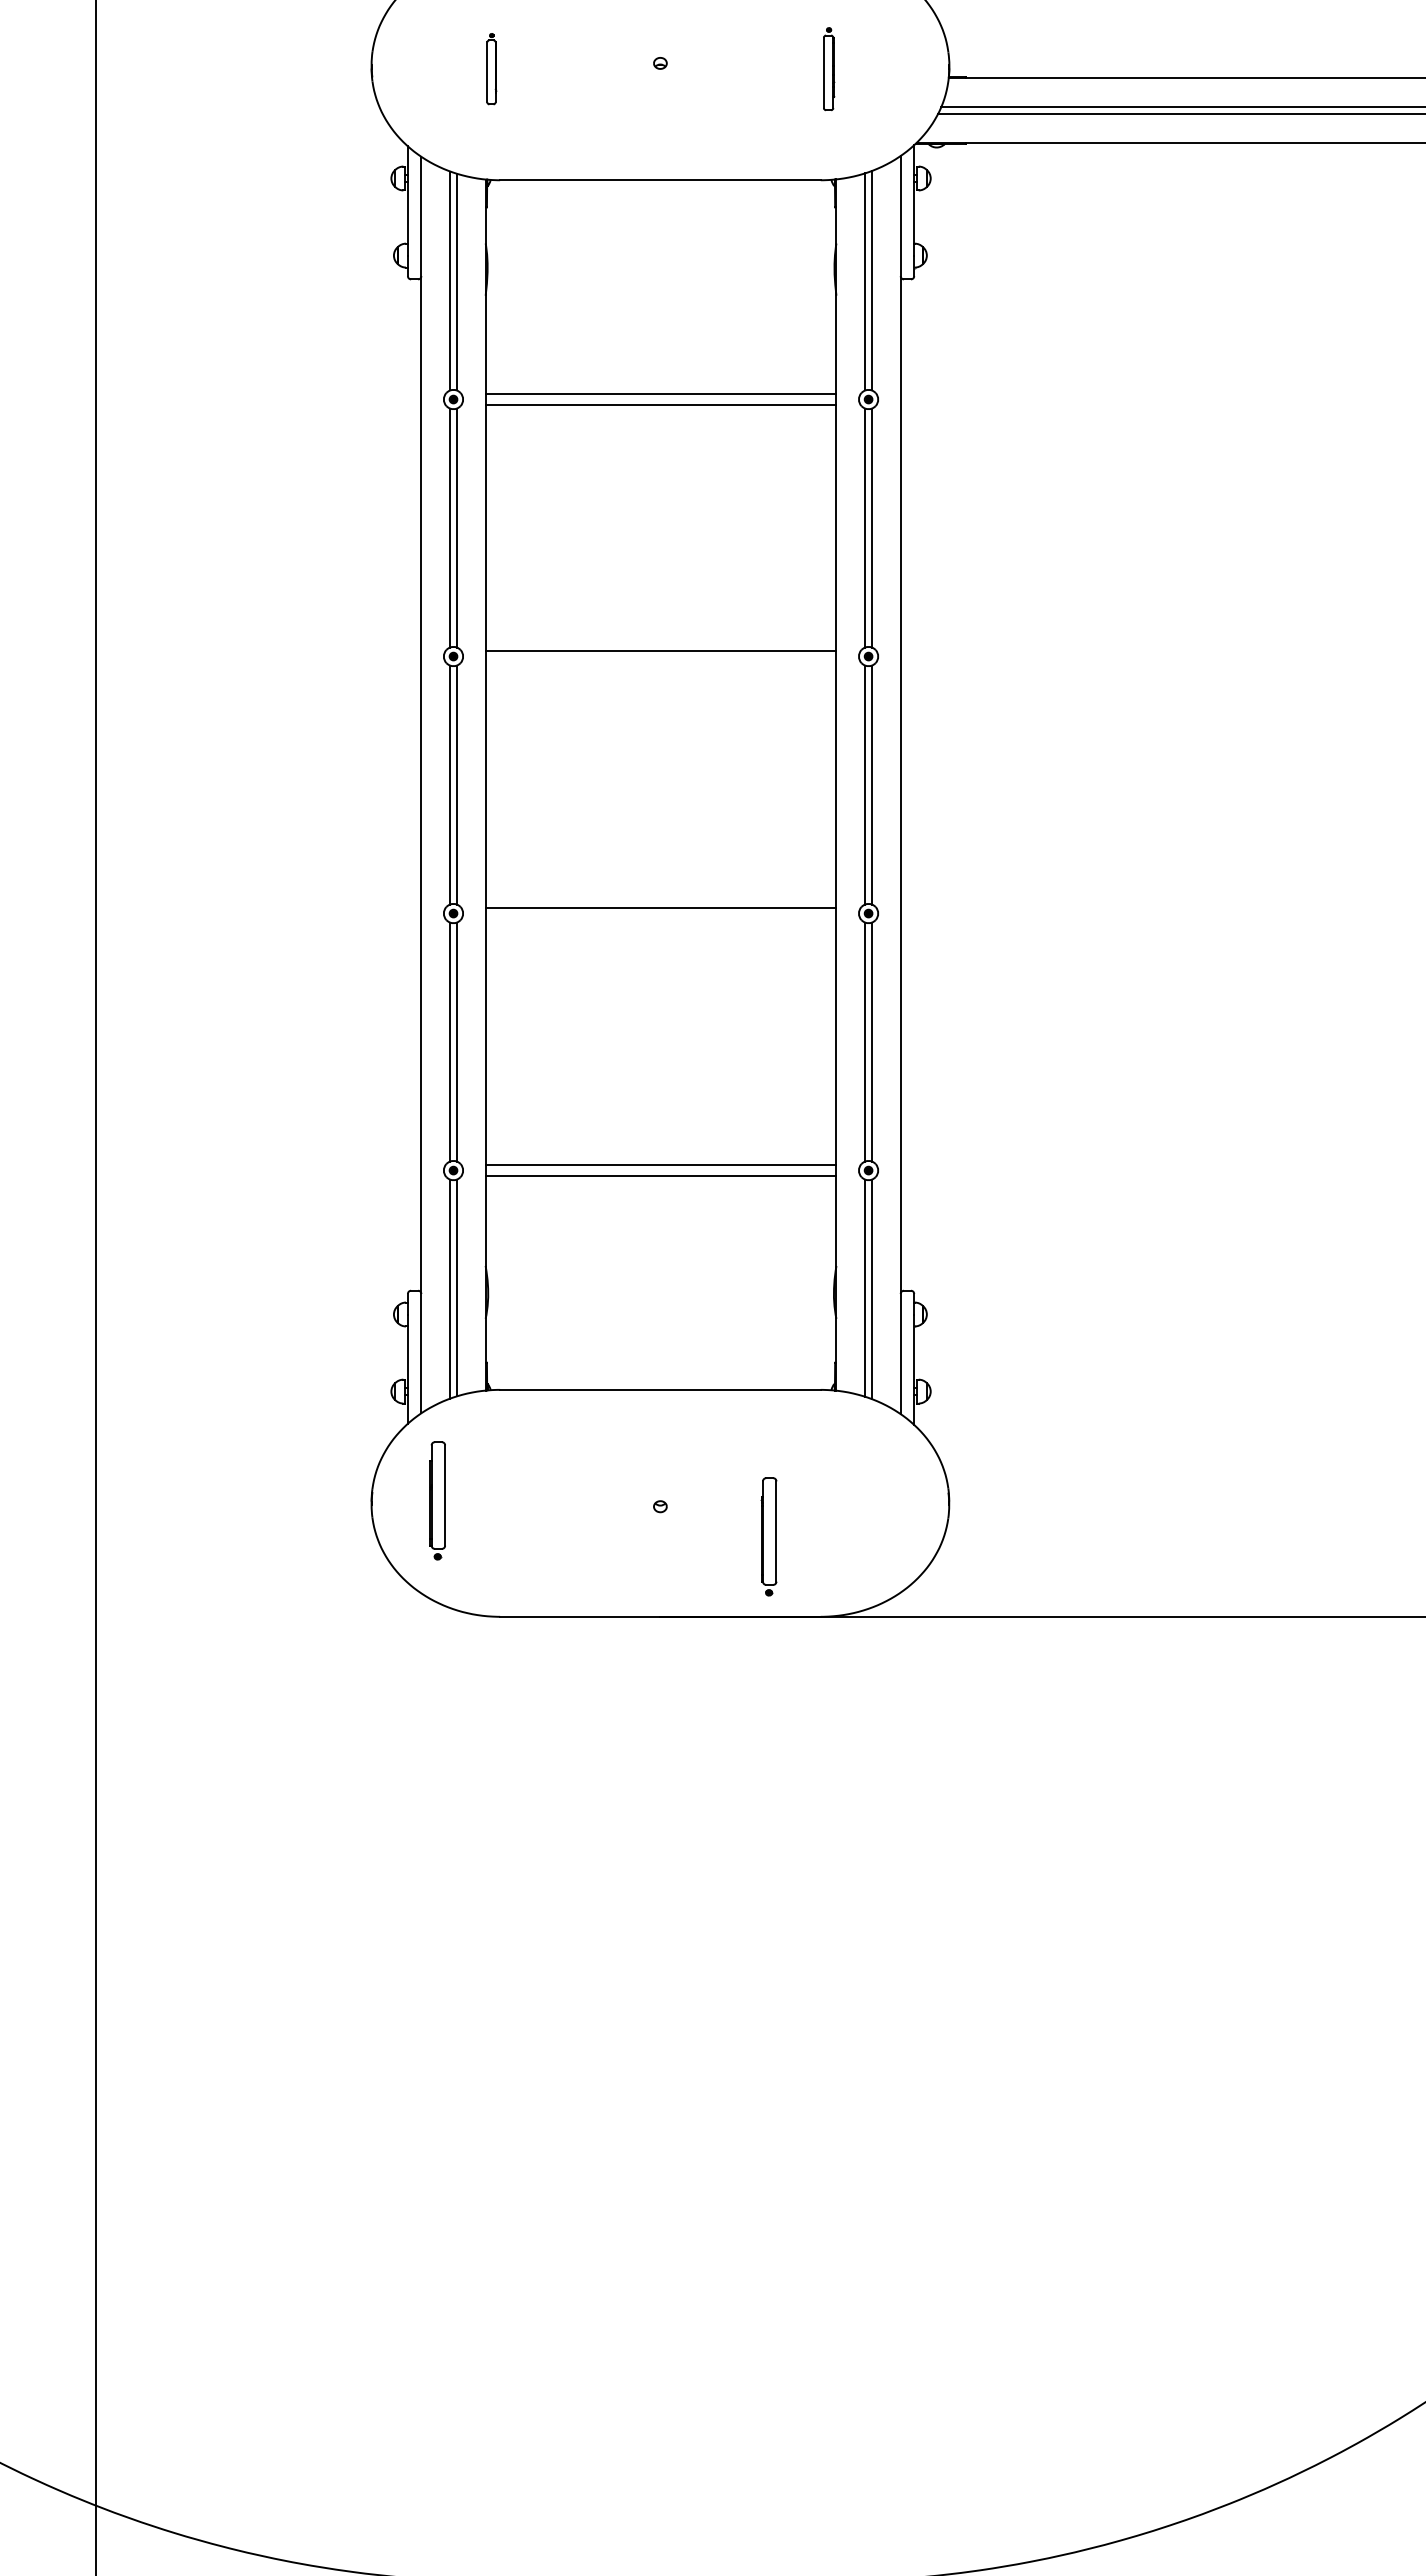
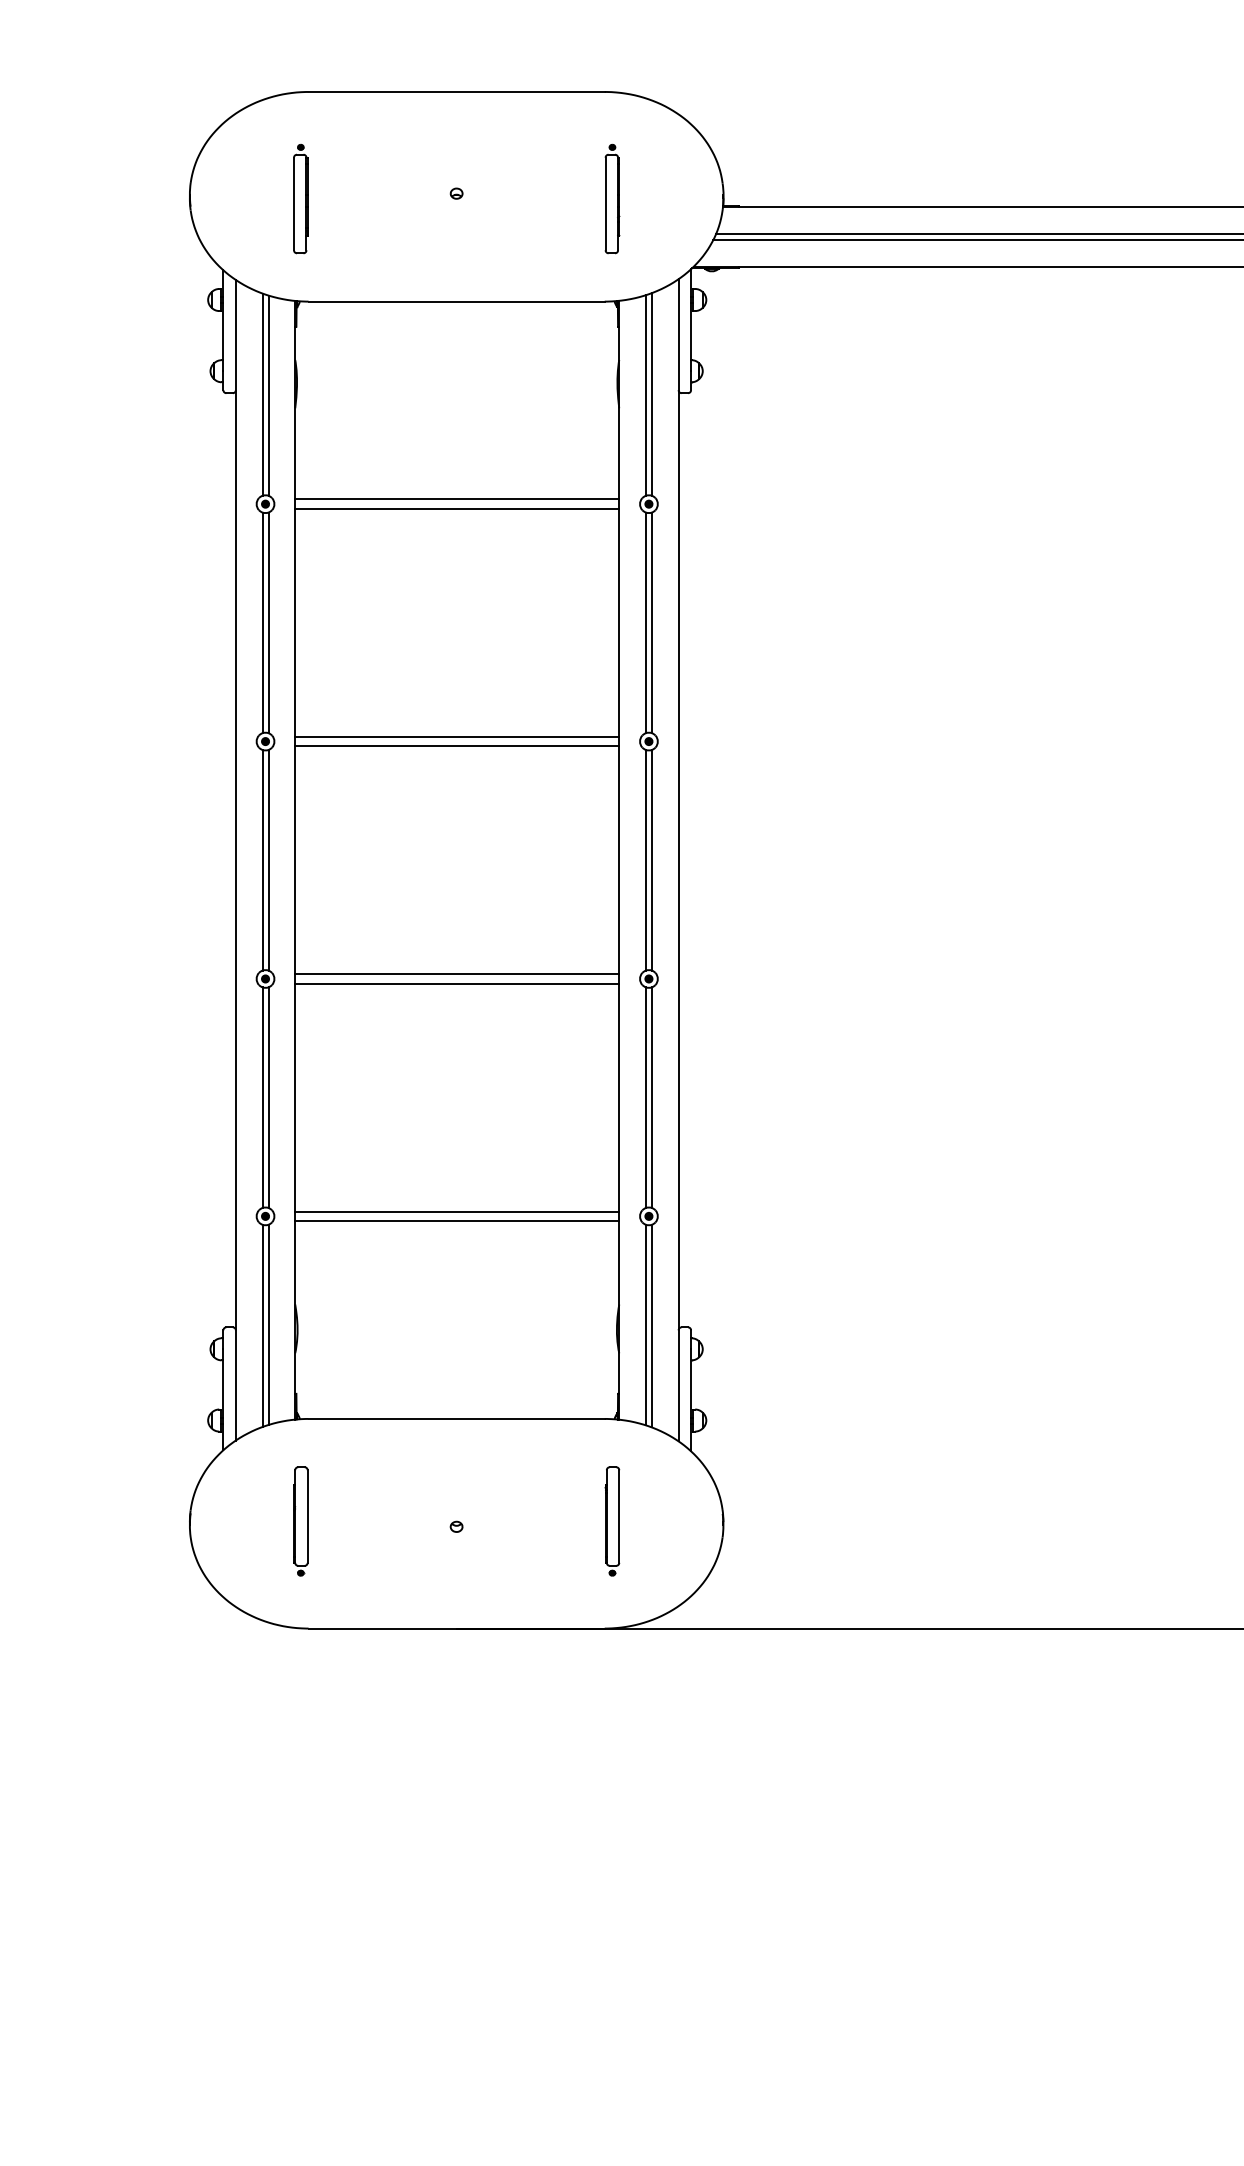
part: (491, 68) -> (300, 198), size x1.67
part: (828, 68) -> (611, 198), size x1.43
line: (660, 661) -> (456, 746), added
line: (660, 918) -> (456, 983), added
part: (437, 1500) -> (300, 1521), moved
part: (768, 1536) -> (611, 1521), moved

